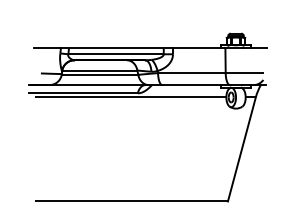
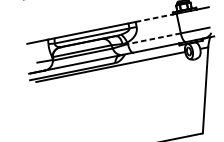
line: (197, 47) -> (154, 17), solid -> dashed
line: (191, 73) -> (154, 39), solid -> dashed

